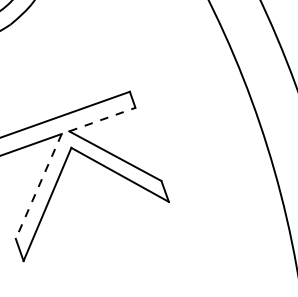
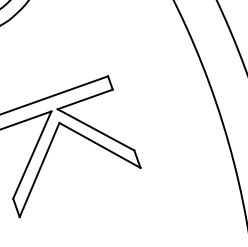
line: (102, 119) -> (85, 99), dashed -> solid
line: (38, 186) -> (32, 155), dashed -> solid

